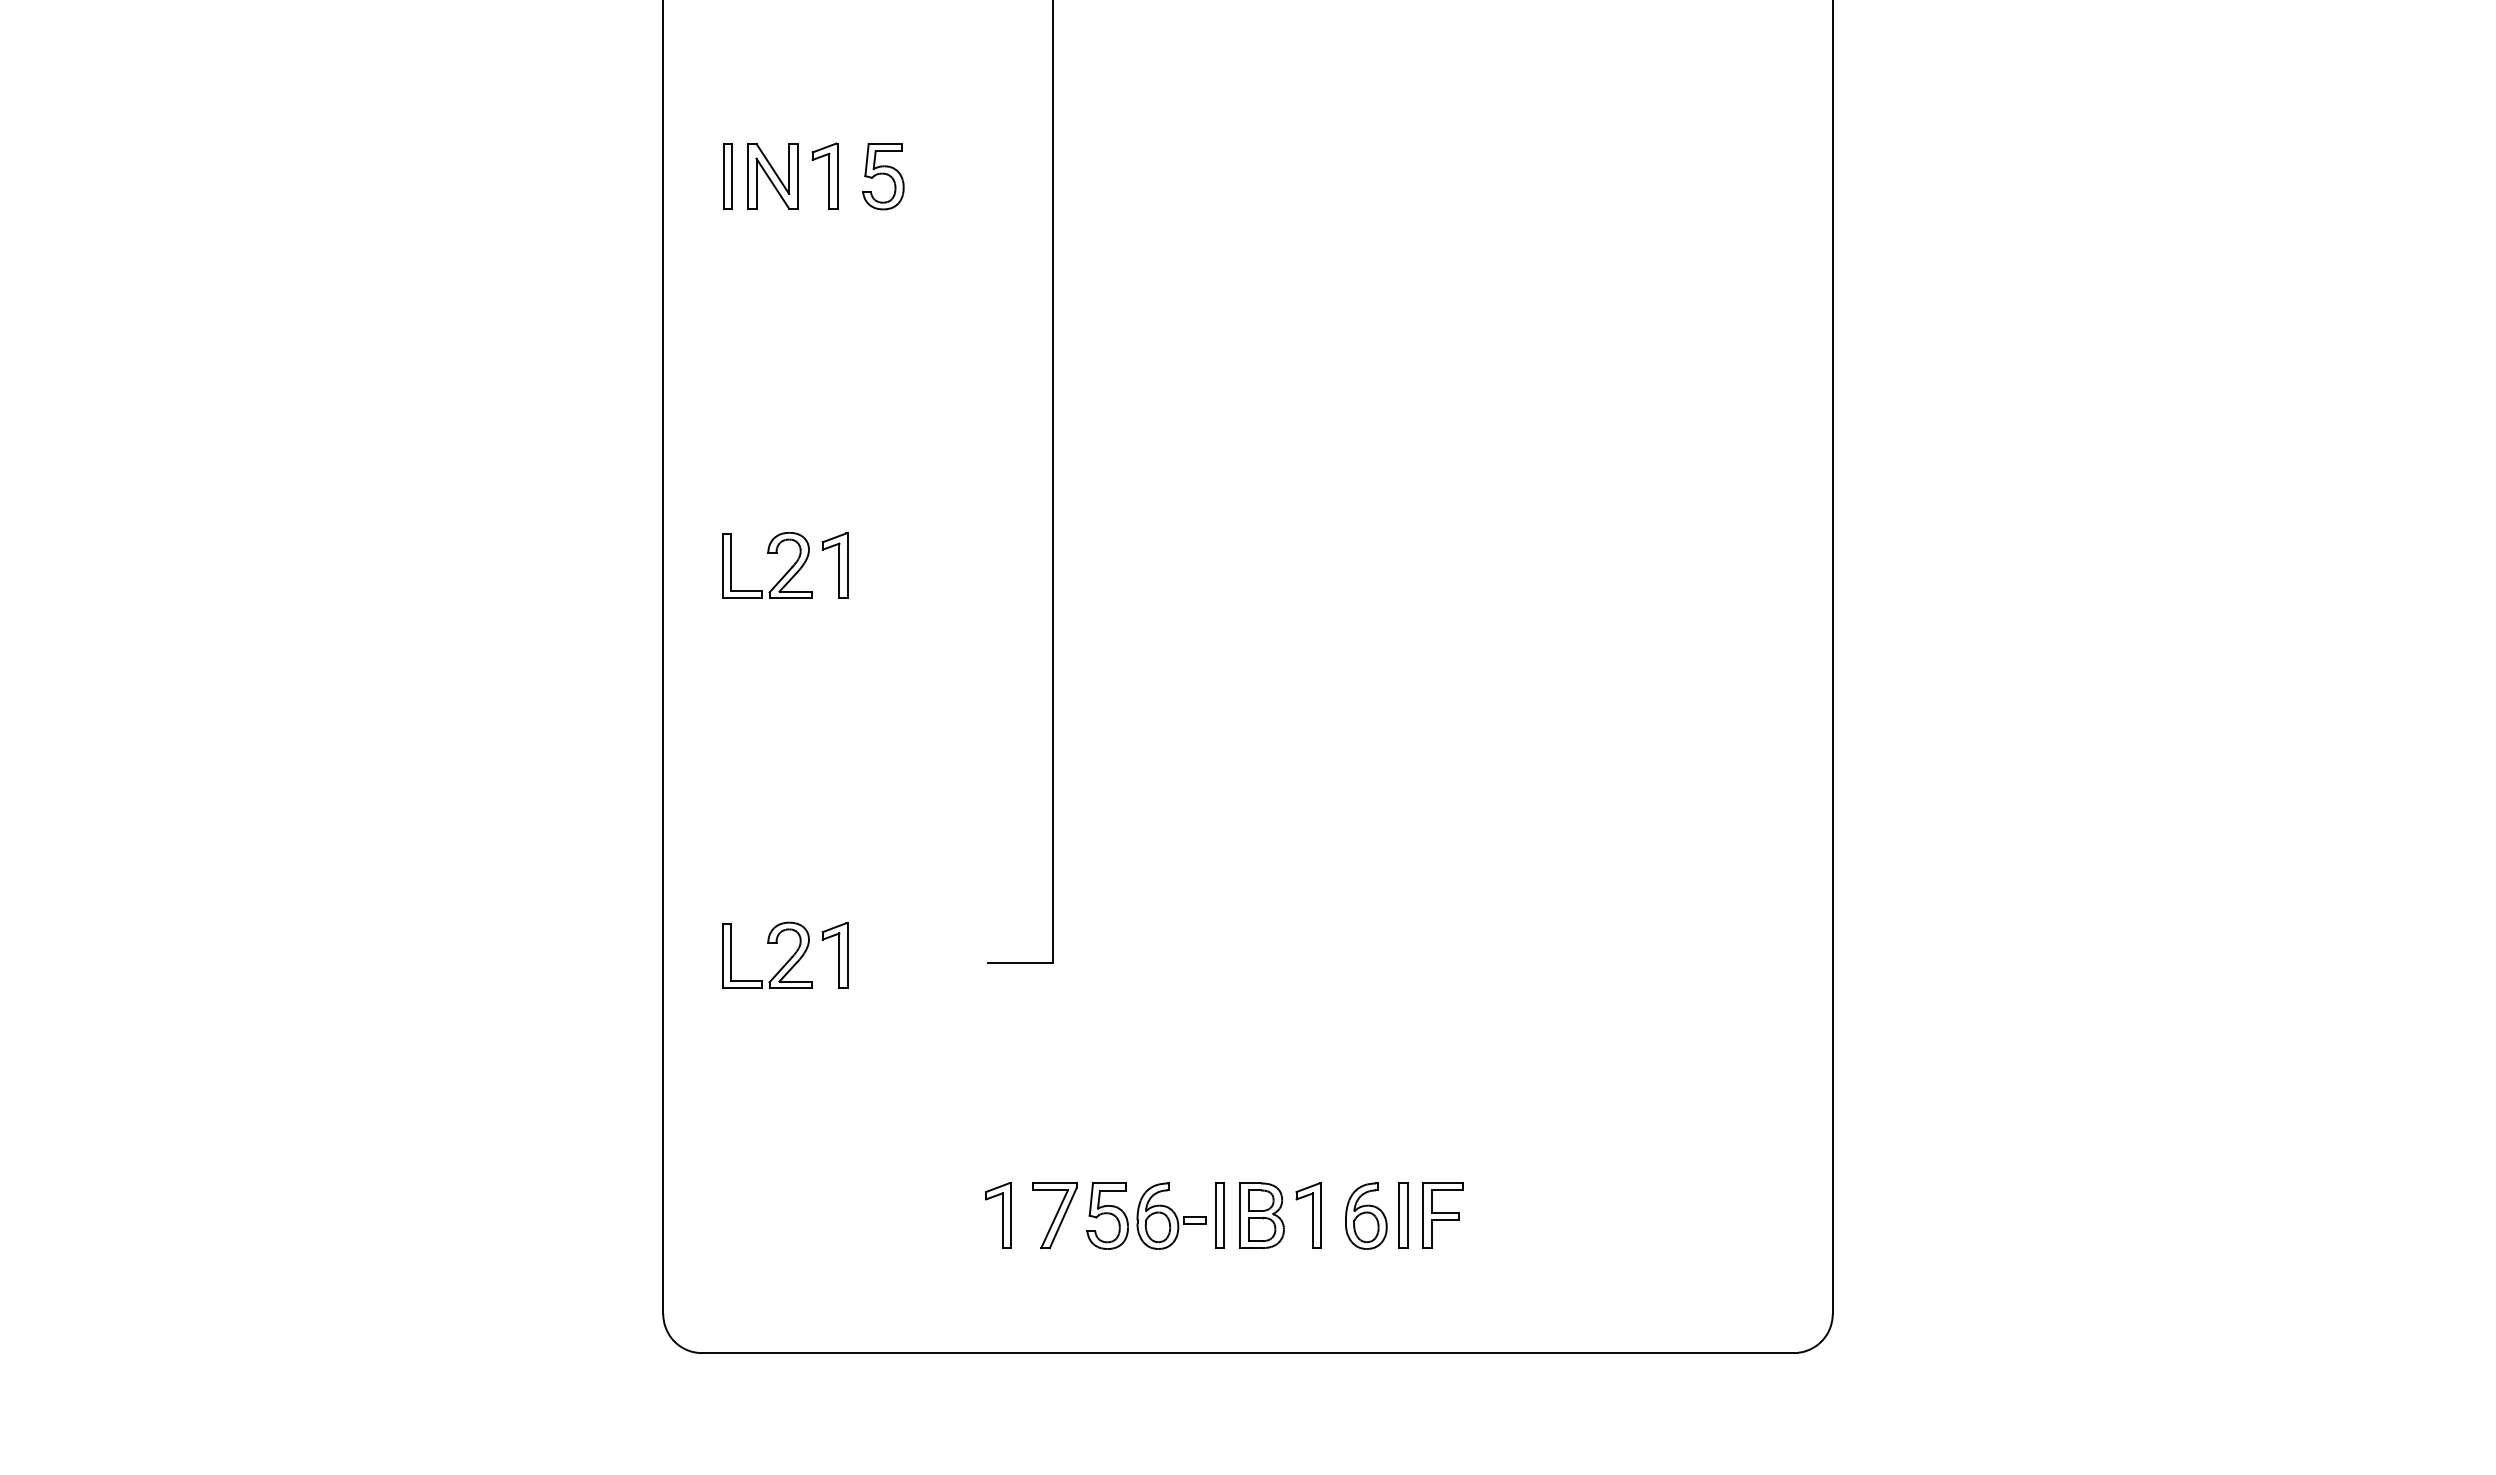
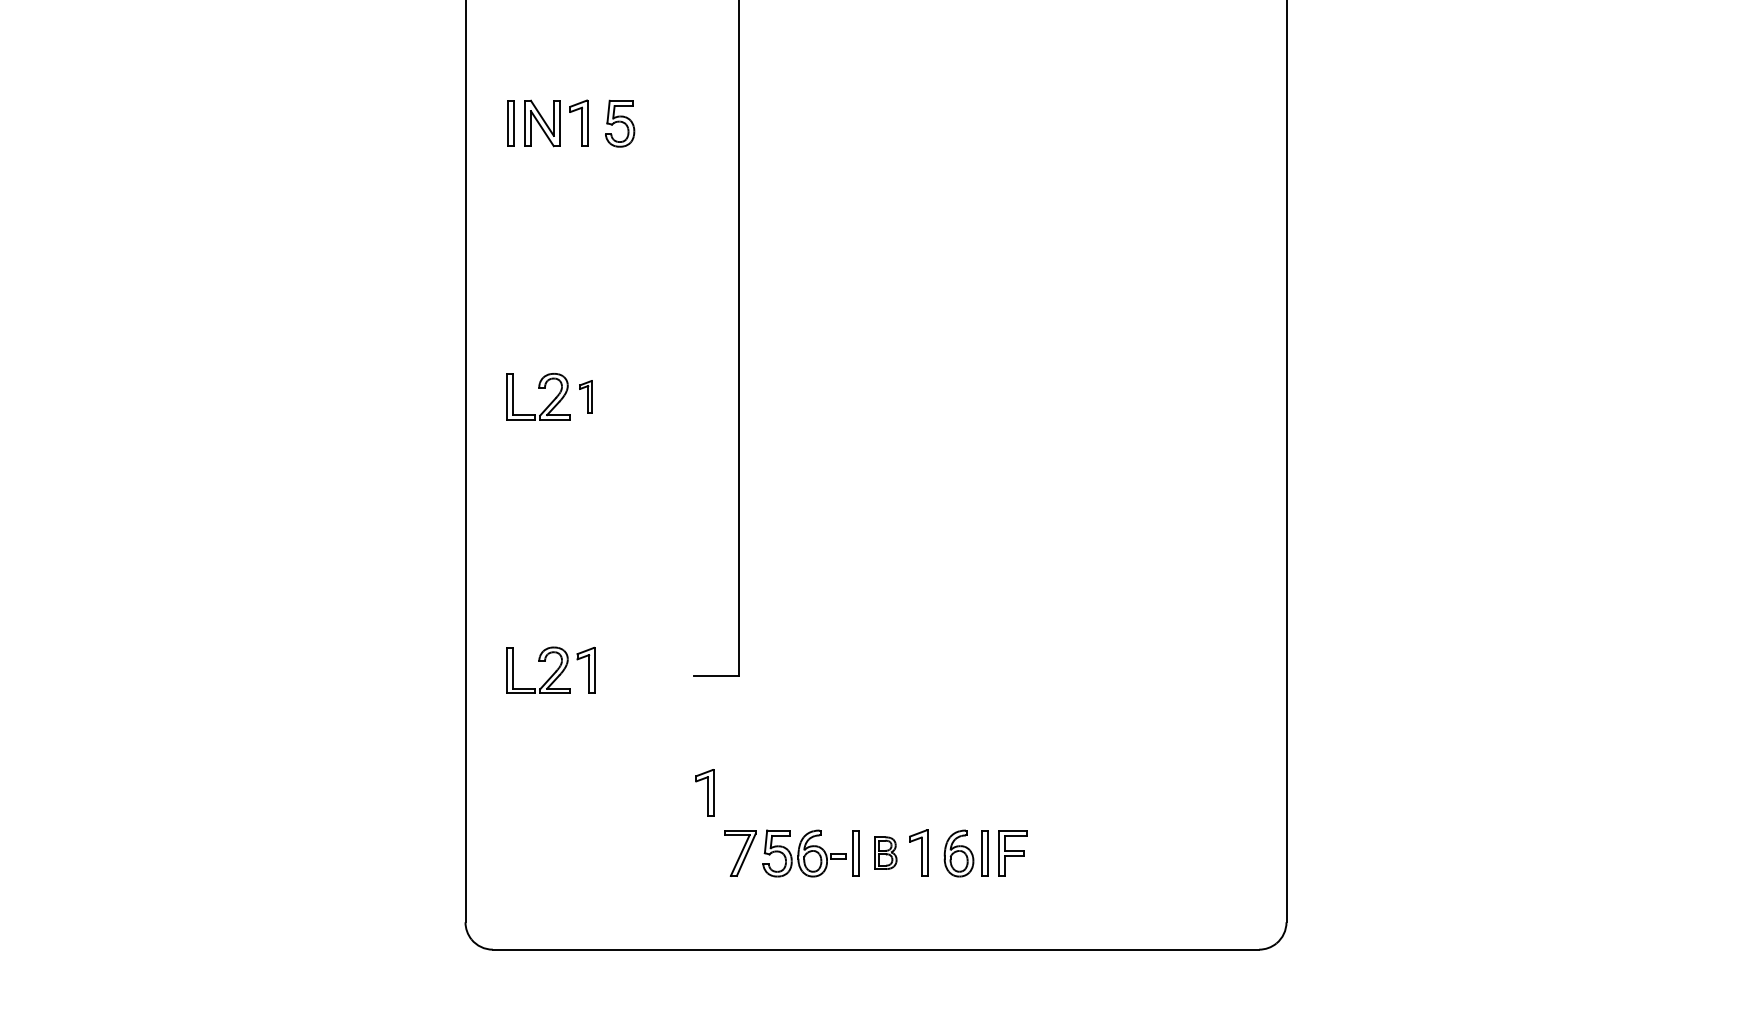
part: (834, 565) -> (585, 396), size x0.7
part: (998, 1215) -> (705, 792), moved
part: (1261, 1215) -> (885, 853), size x0.7

